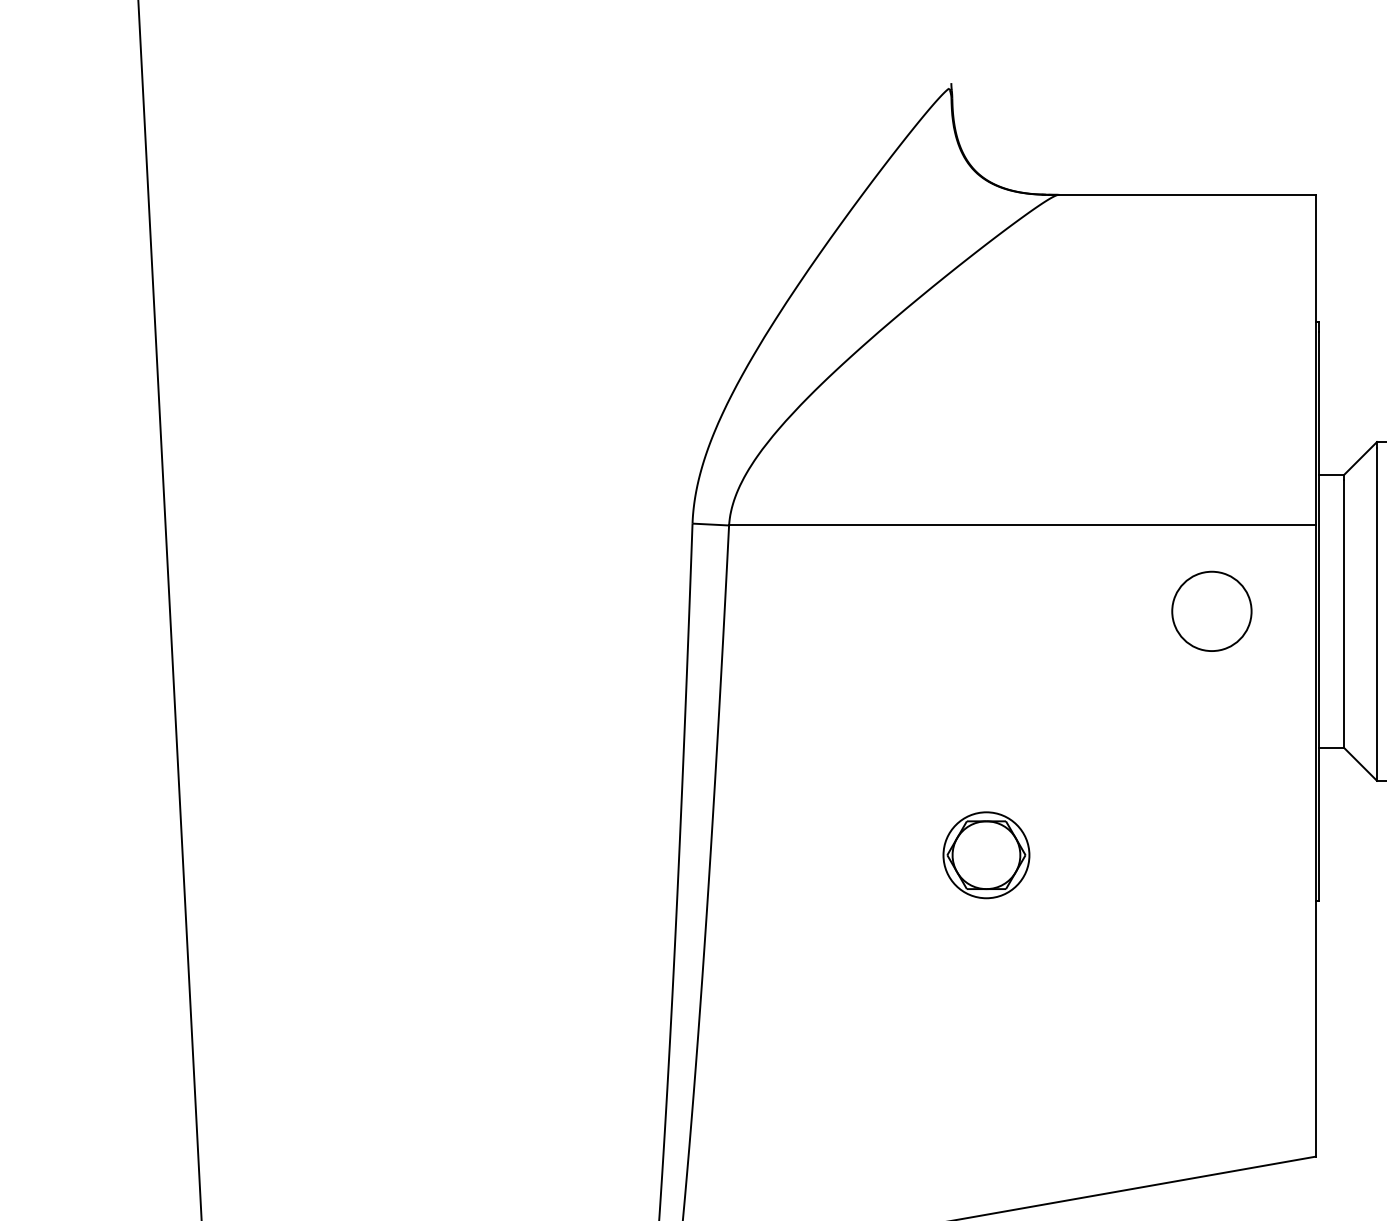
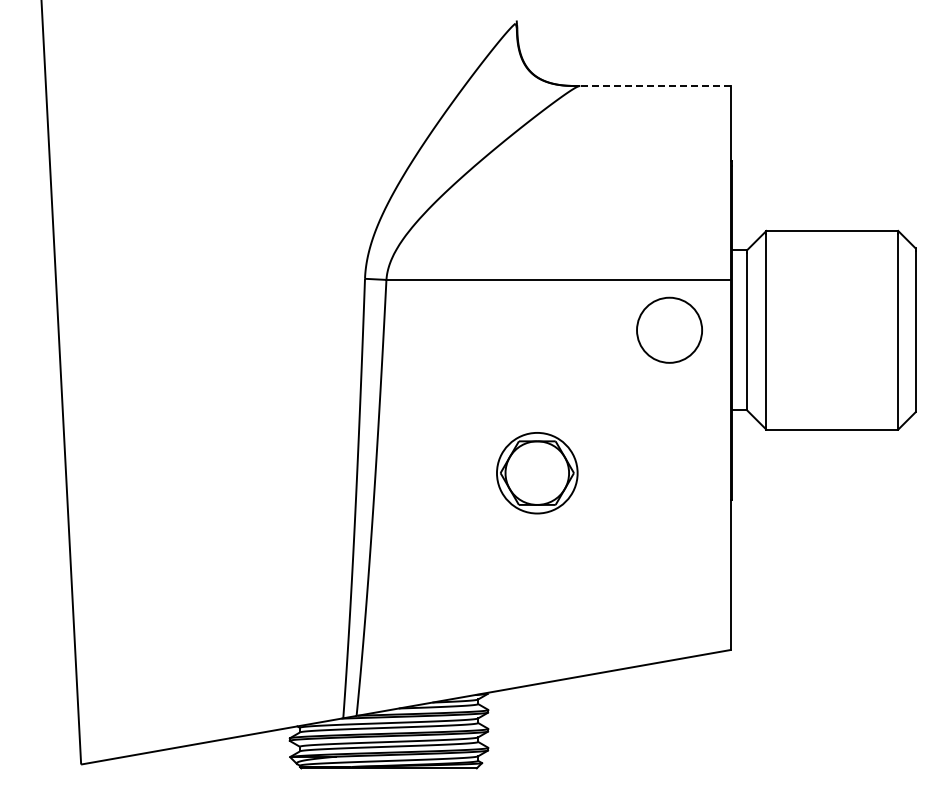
line: (1186, 195) -> (654, 86), solid -> dashed
circle: (1211, 611) -> (669, 330), size x1.4
part: (986, 855) -> (537, 473), size x1.6

